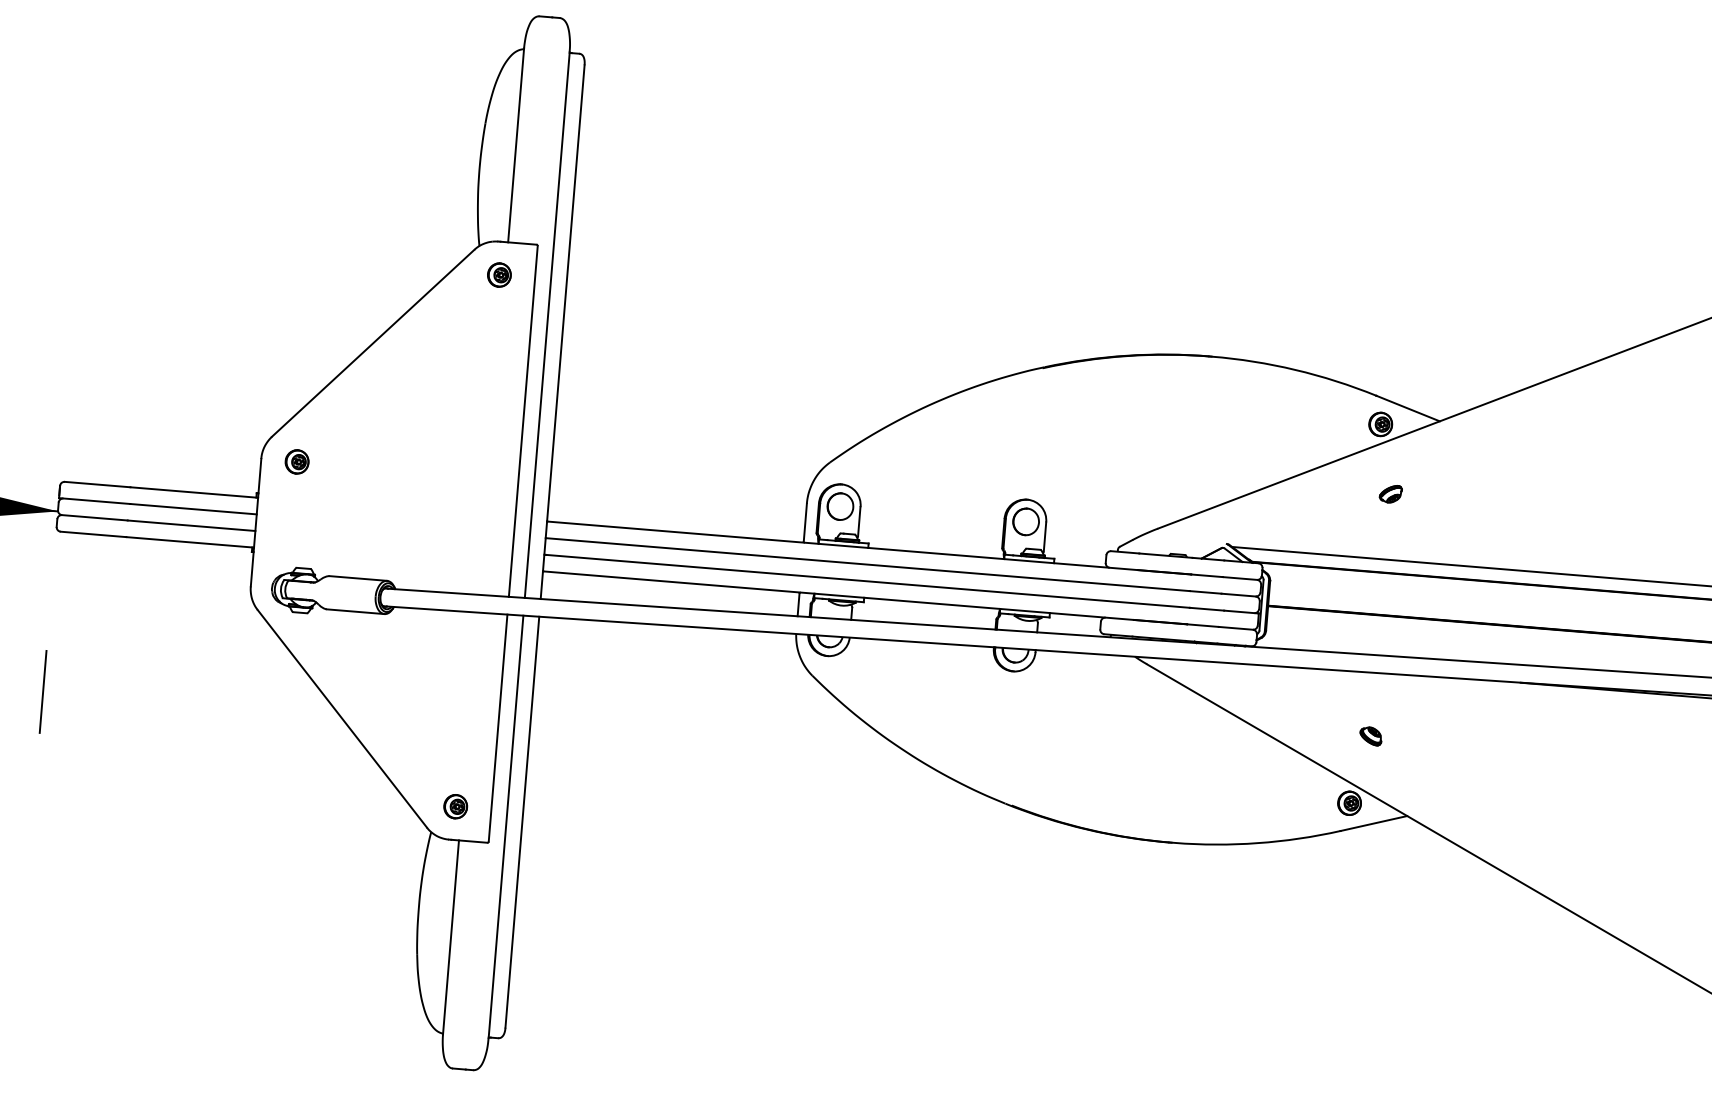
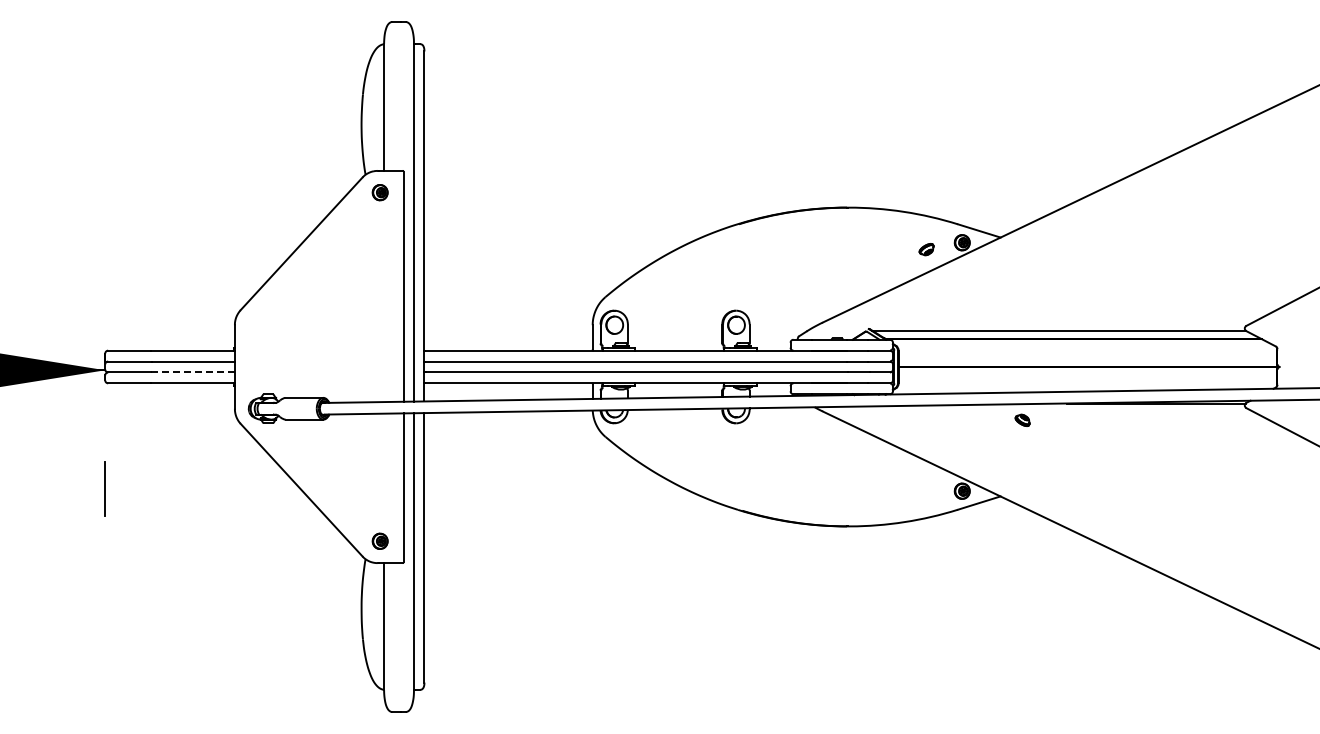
part: (297, 460) -> (258, 324), removed
part: (1390, 493) -> (926, 249), moved
line: (192, 525) -> (193, 372), solid -> dashed
part: (1370, 734) -> (1022, 419), moved

